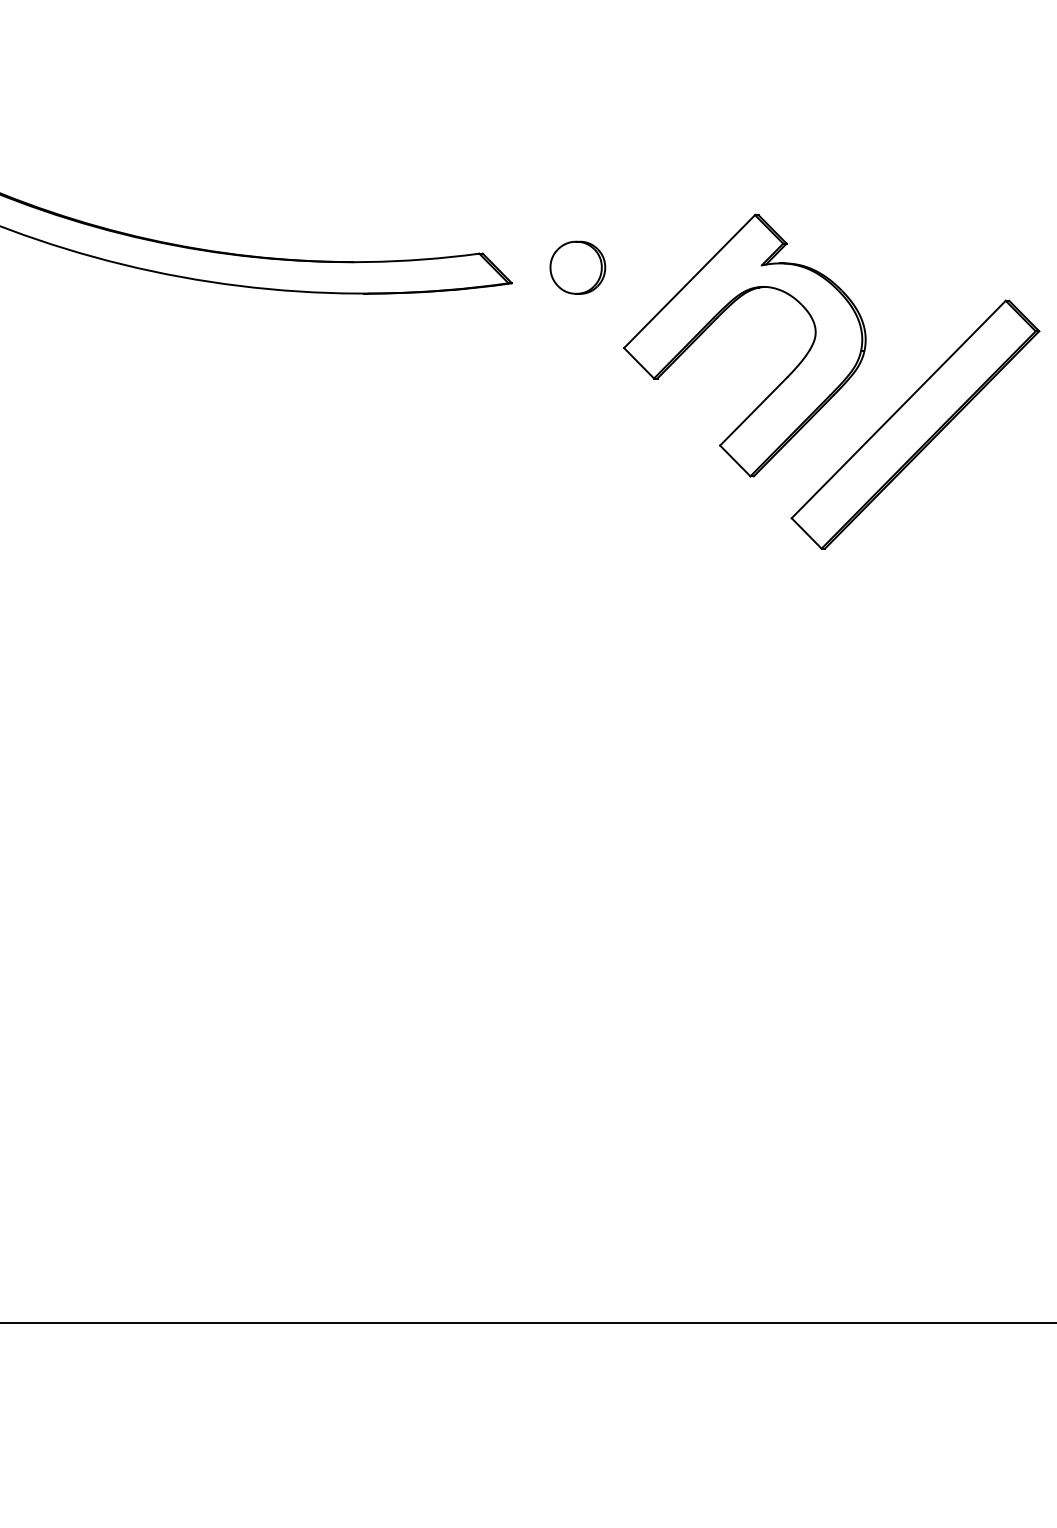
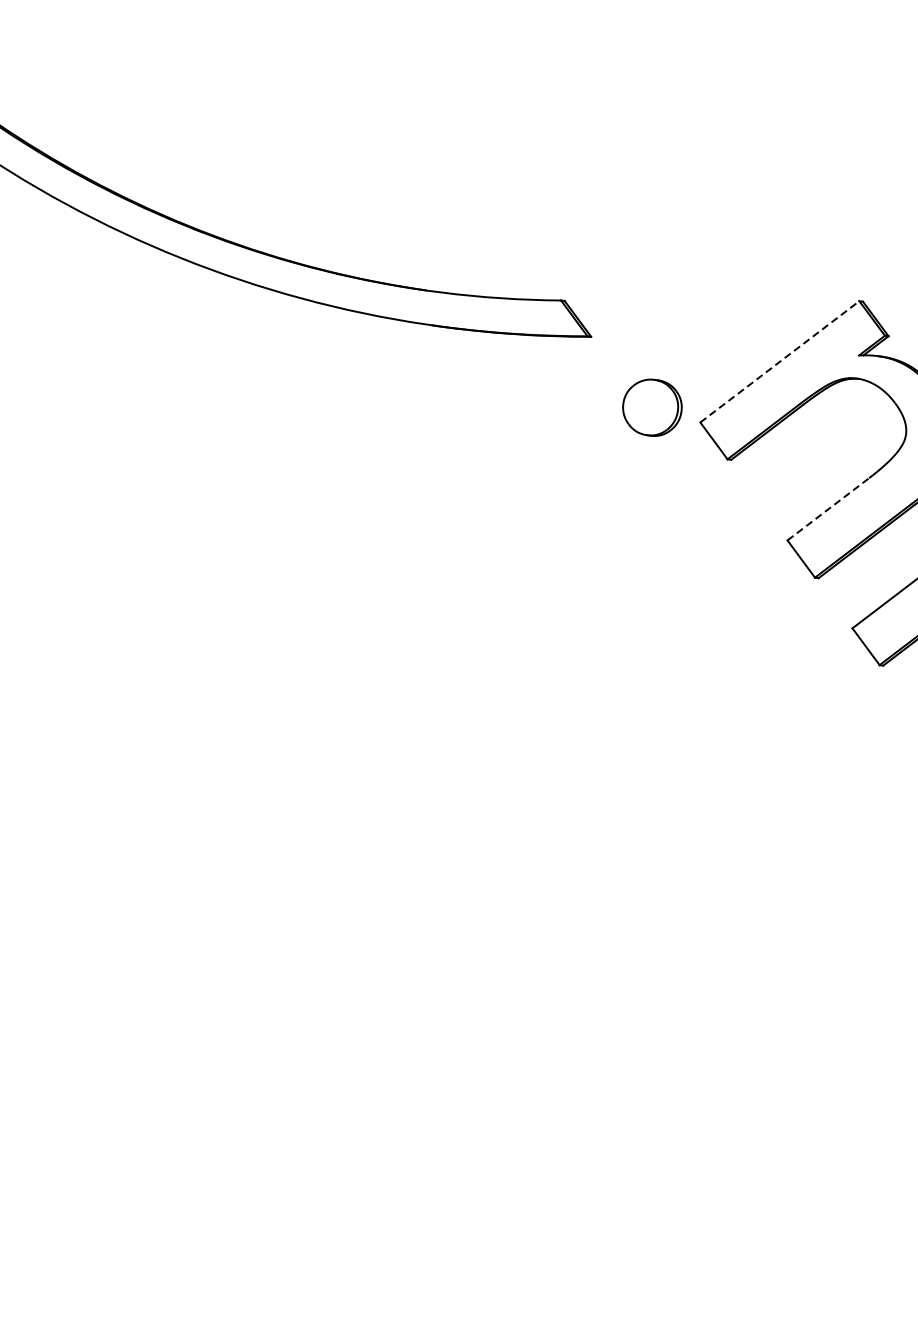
part: (577, 267) -> (652, 407), moved
line: (689, 281) -> (779, 361), solid -> dashed
line: (753, 411) -> (828, 509), solid -> dashed

